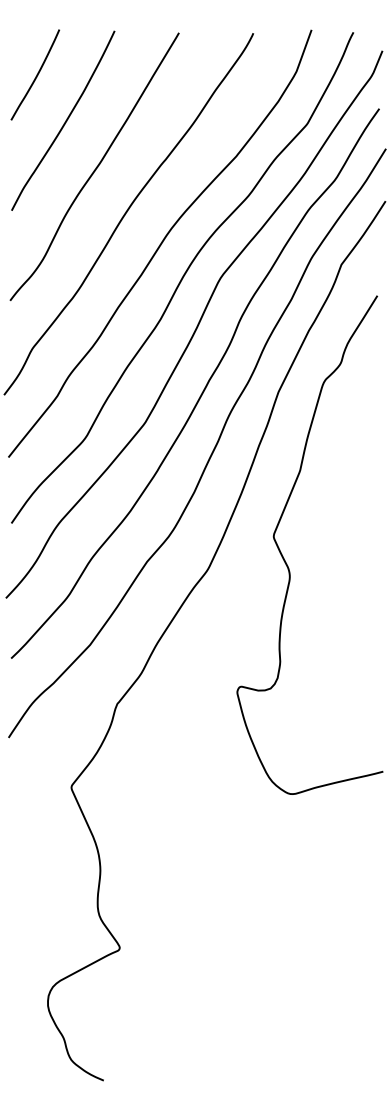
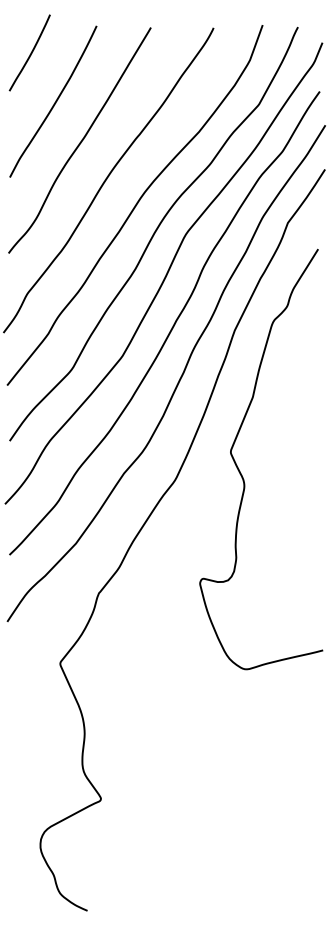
curve: (36, 74) -> (30, 52), moved

